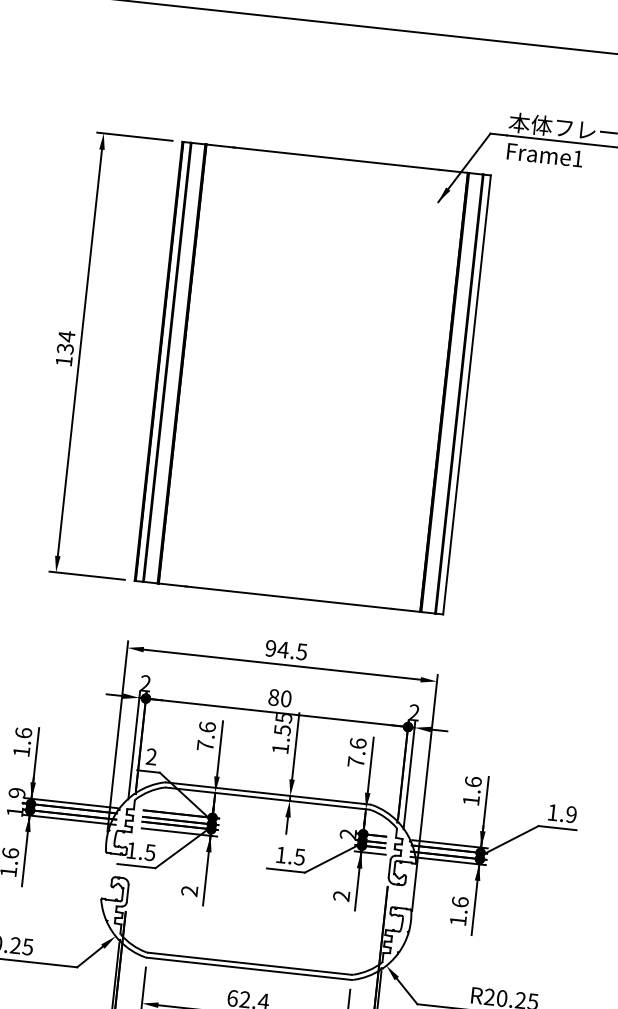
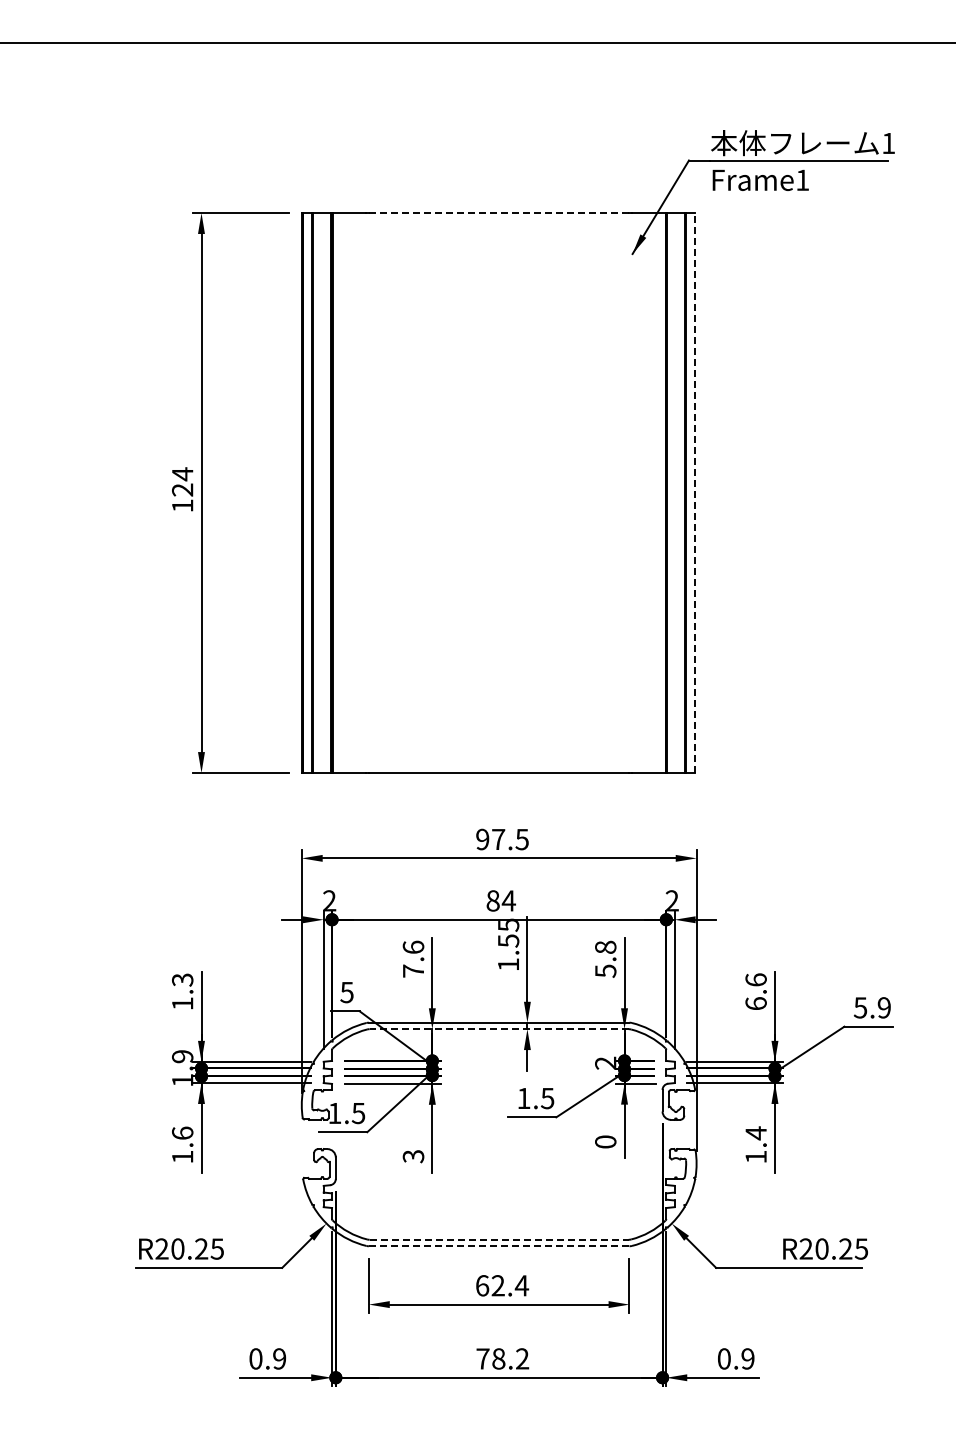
line: (336, 158) -> (498, 213), solid -> dashed
text: (65, 348) -> (182, 489), 134 -> 124
line: (467, 395) -> (695, 493), solid -> dashed
text: (283, 649) -> (498, 839), 94.5 -> 97.5
text: (285, 698) -> (508, 900), 80 -> 84
text: (23, 732) -> (182, 979), 1.6 -> 1.3
text: (357, 752) -> (605, 958), 7.6 -> 5.8
text: (151, 756) -> (346, 992), 2 -> 5
line: (267, 798) -> (498, 1029), solid -> dashed
text: (470, 800) -> (755, 1003), 1.6 -> 6.6
text: (552, 812) -> (860, 1007), 1.9 -> 5.9
text: (189, 891) -> (413, 1156), 2 -> 3
text: (341, 895) -> (605, 1141), 2 -> 0
text: (459, 902) -> (755, 1133), 1.6 -> 1.4
line: (249, 963) -> (499, 1239), solid -> dashed
line: (248, 968) -> (498, 1246), solid -> dashed

